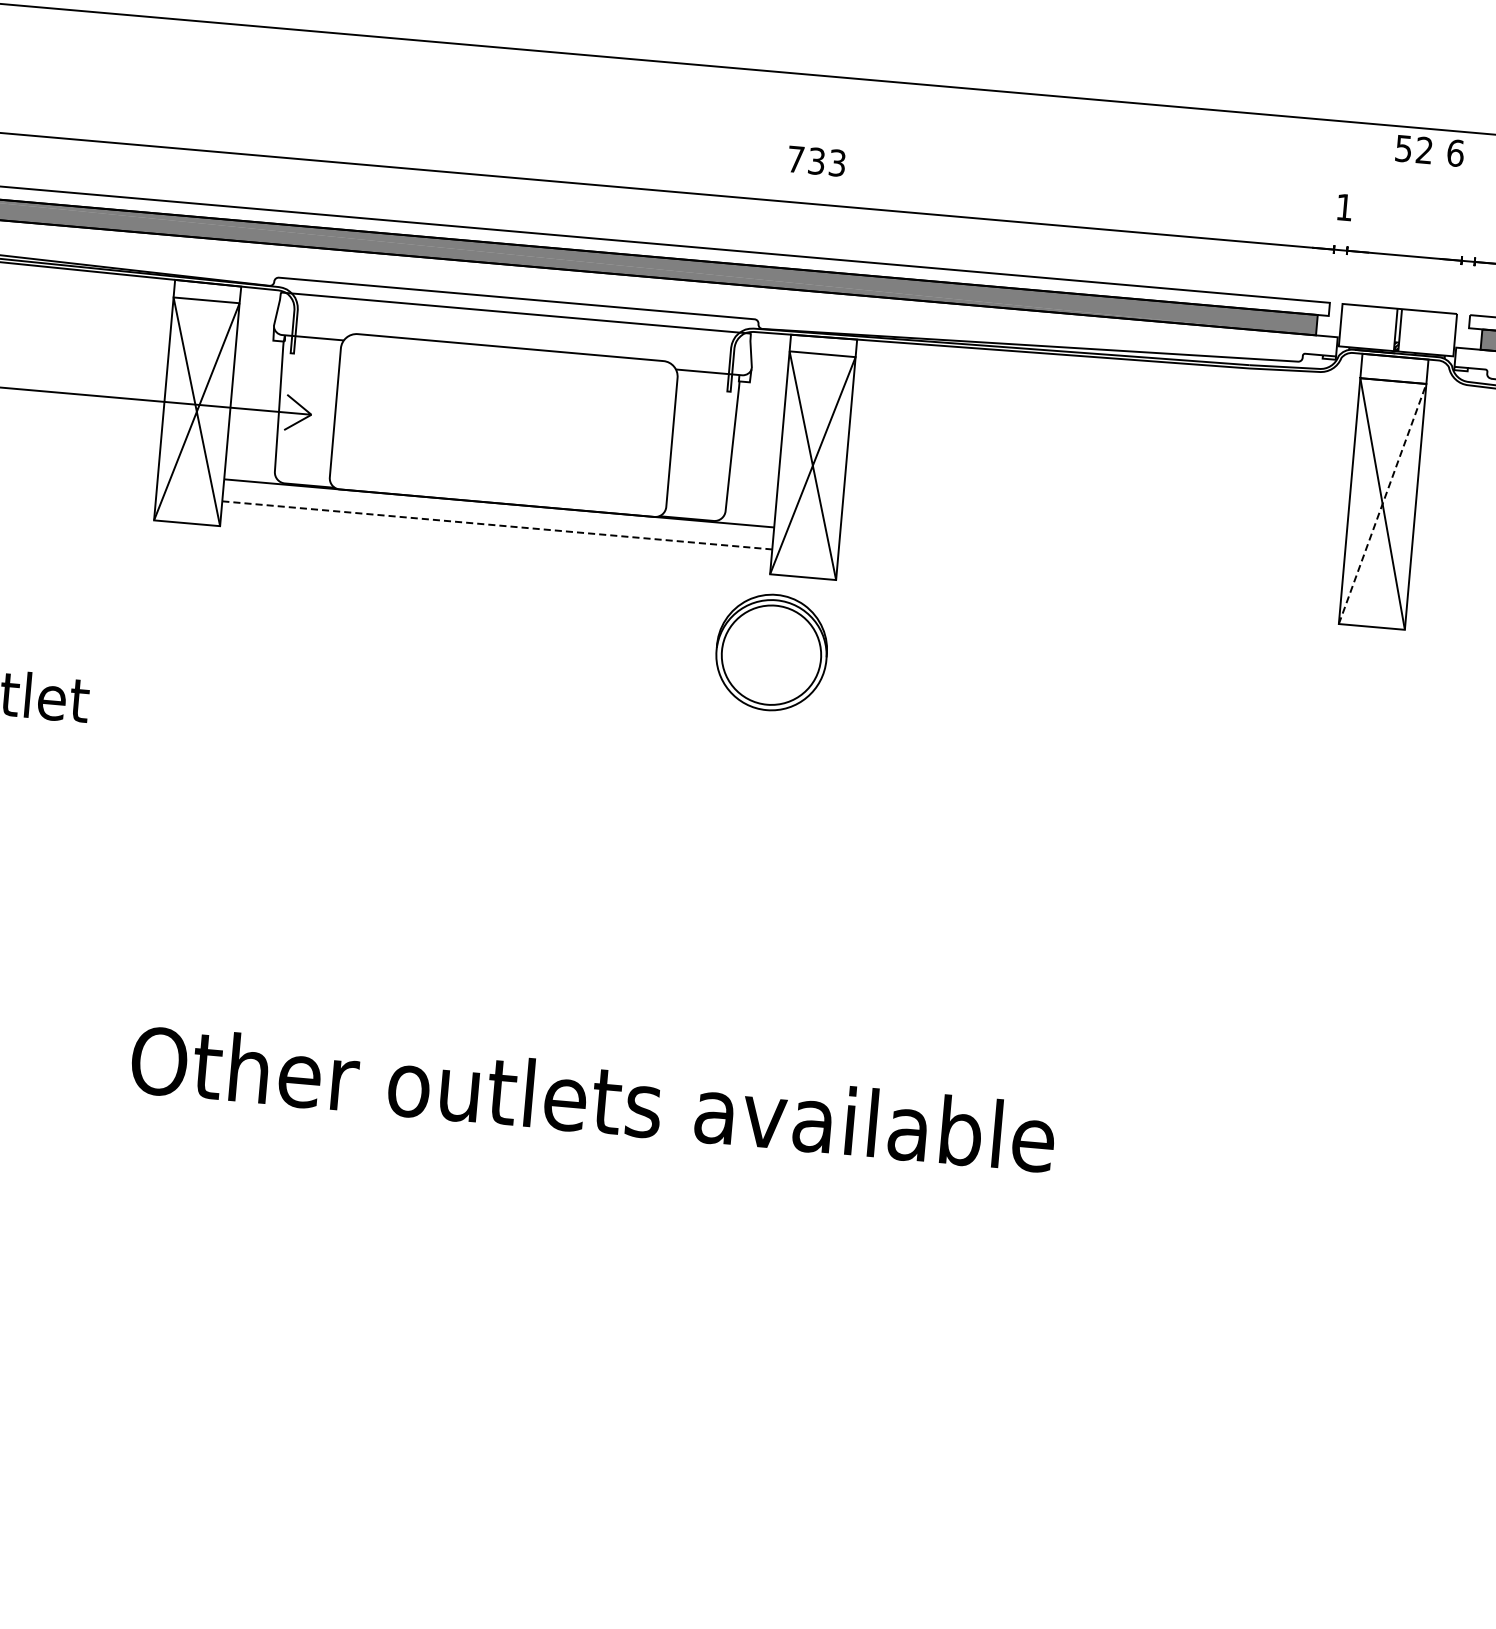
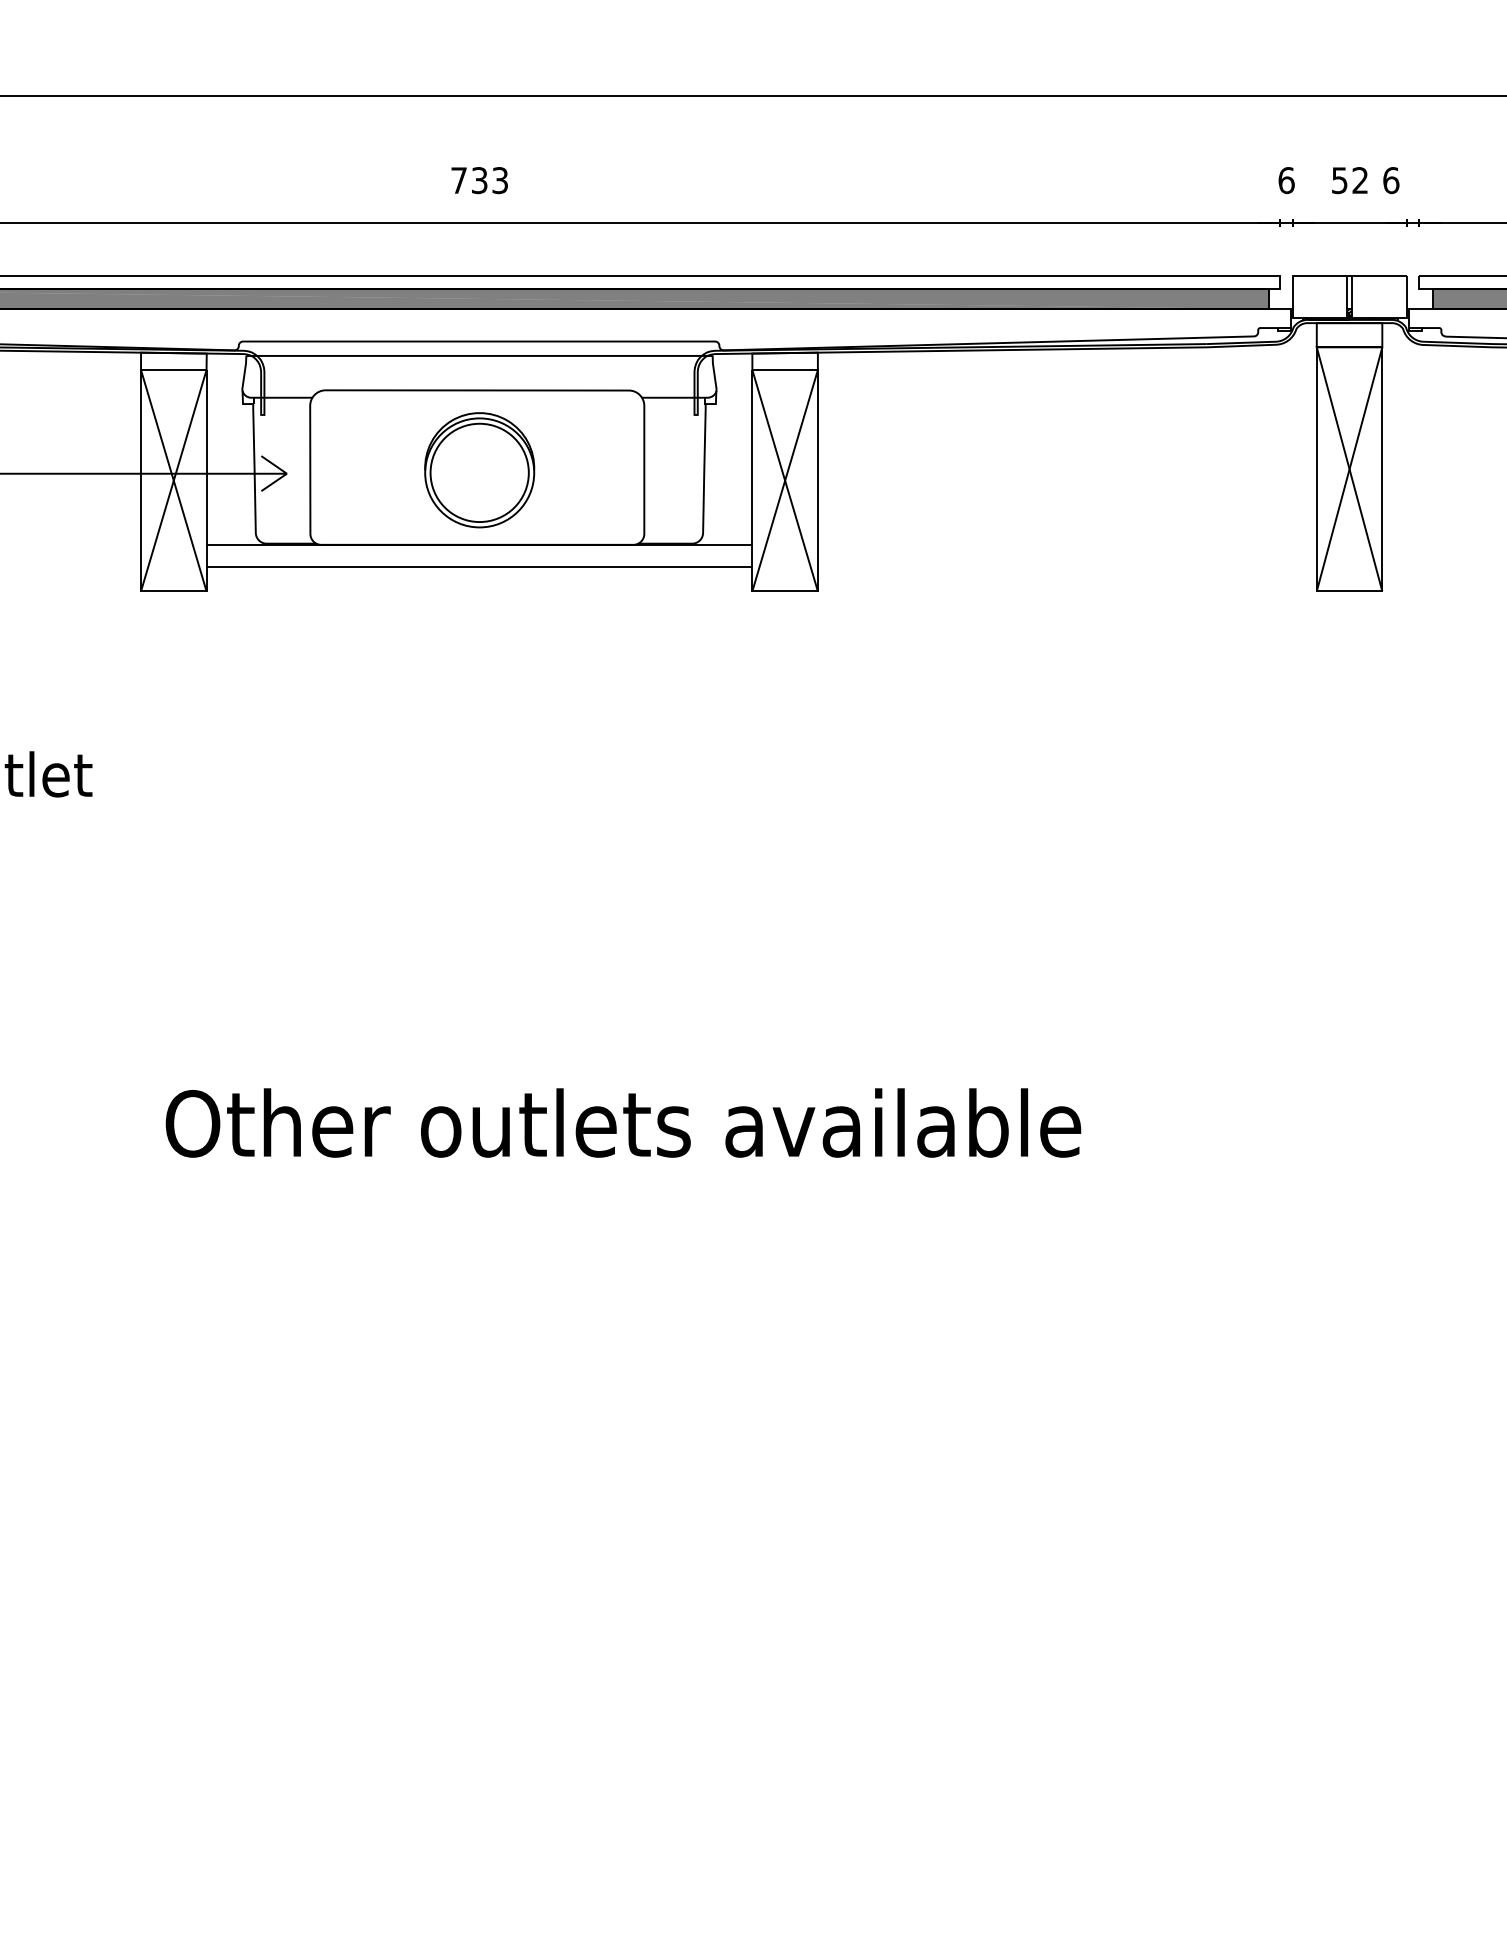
text: (1429, 150) -> (1365, 180), moved
text: (816, 161) -> (479, 180), moved
text: (1344, 207) -> (1286, 180), 1 -> 6
line: (1382, 503) -> (1349, 468), dashed -> solid
line: (497, 525) -> (479, 566), dashed -> solid
part: (771, 652) -> (479, 470), moved

